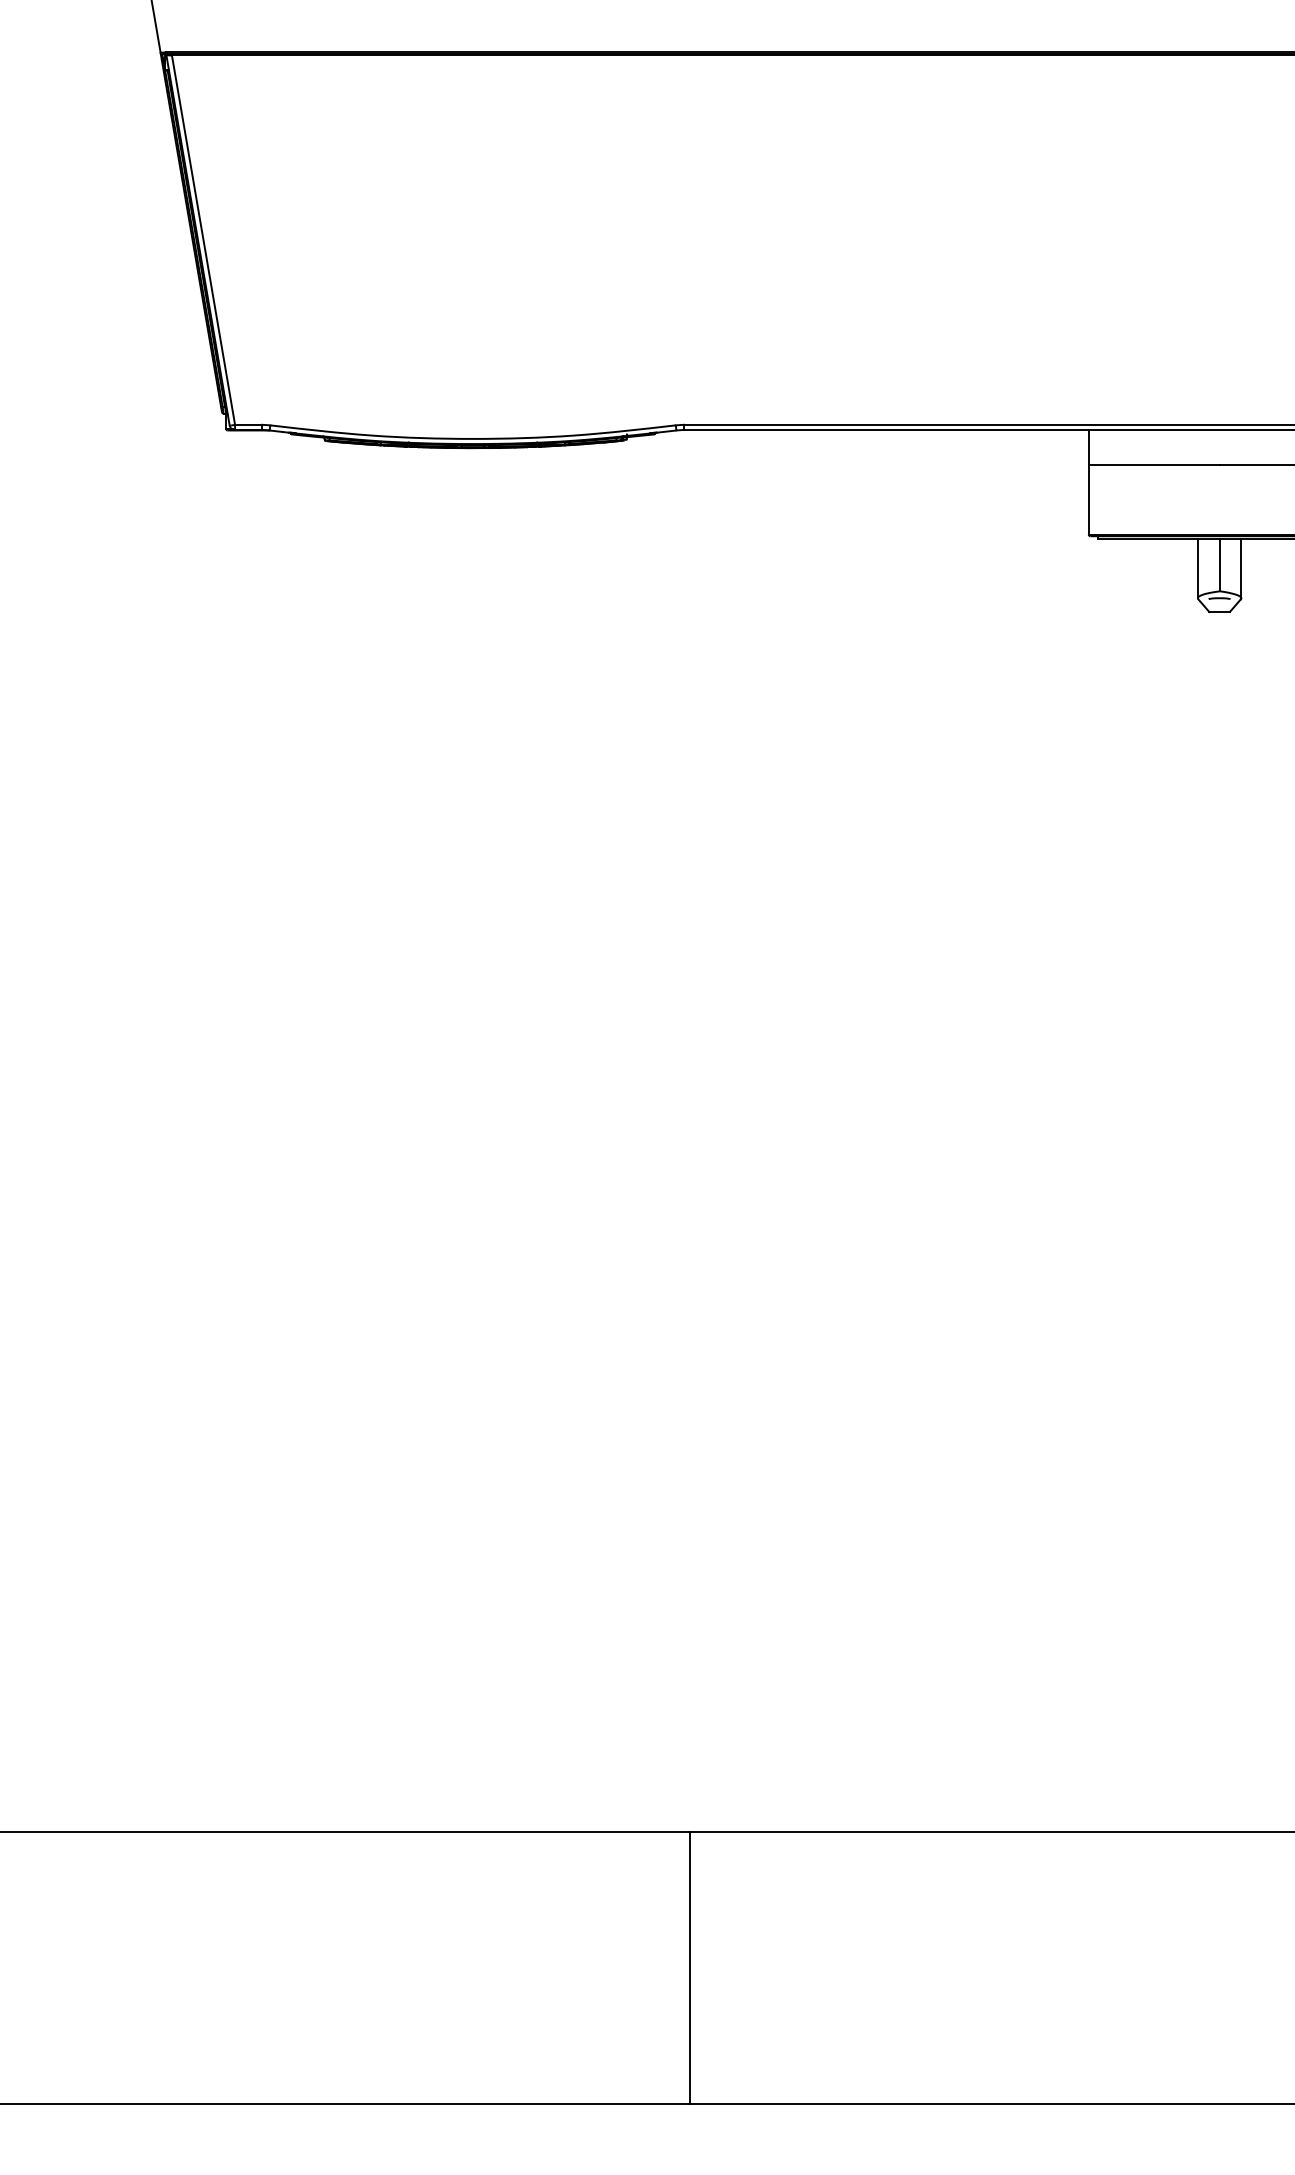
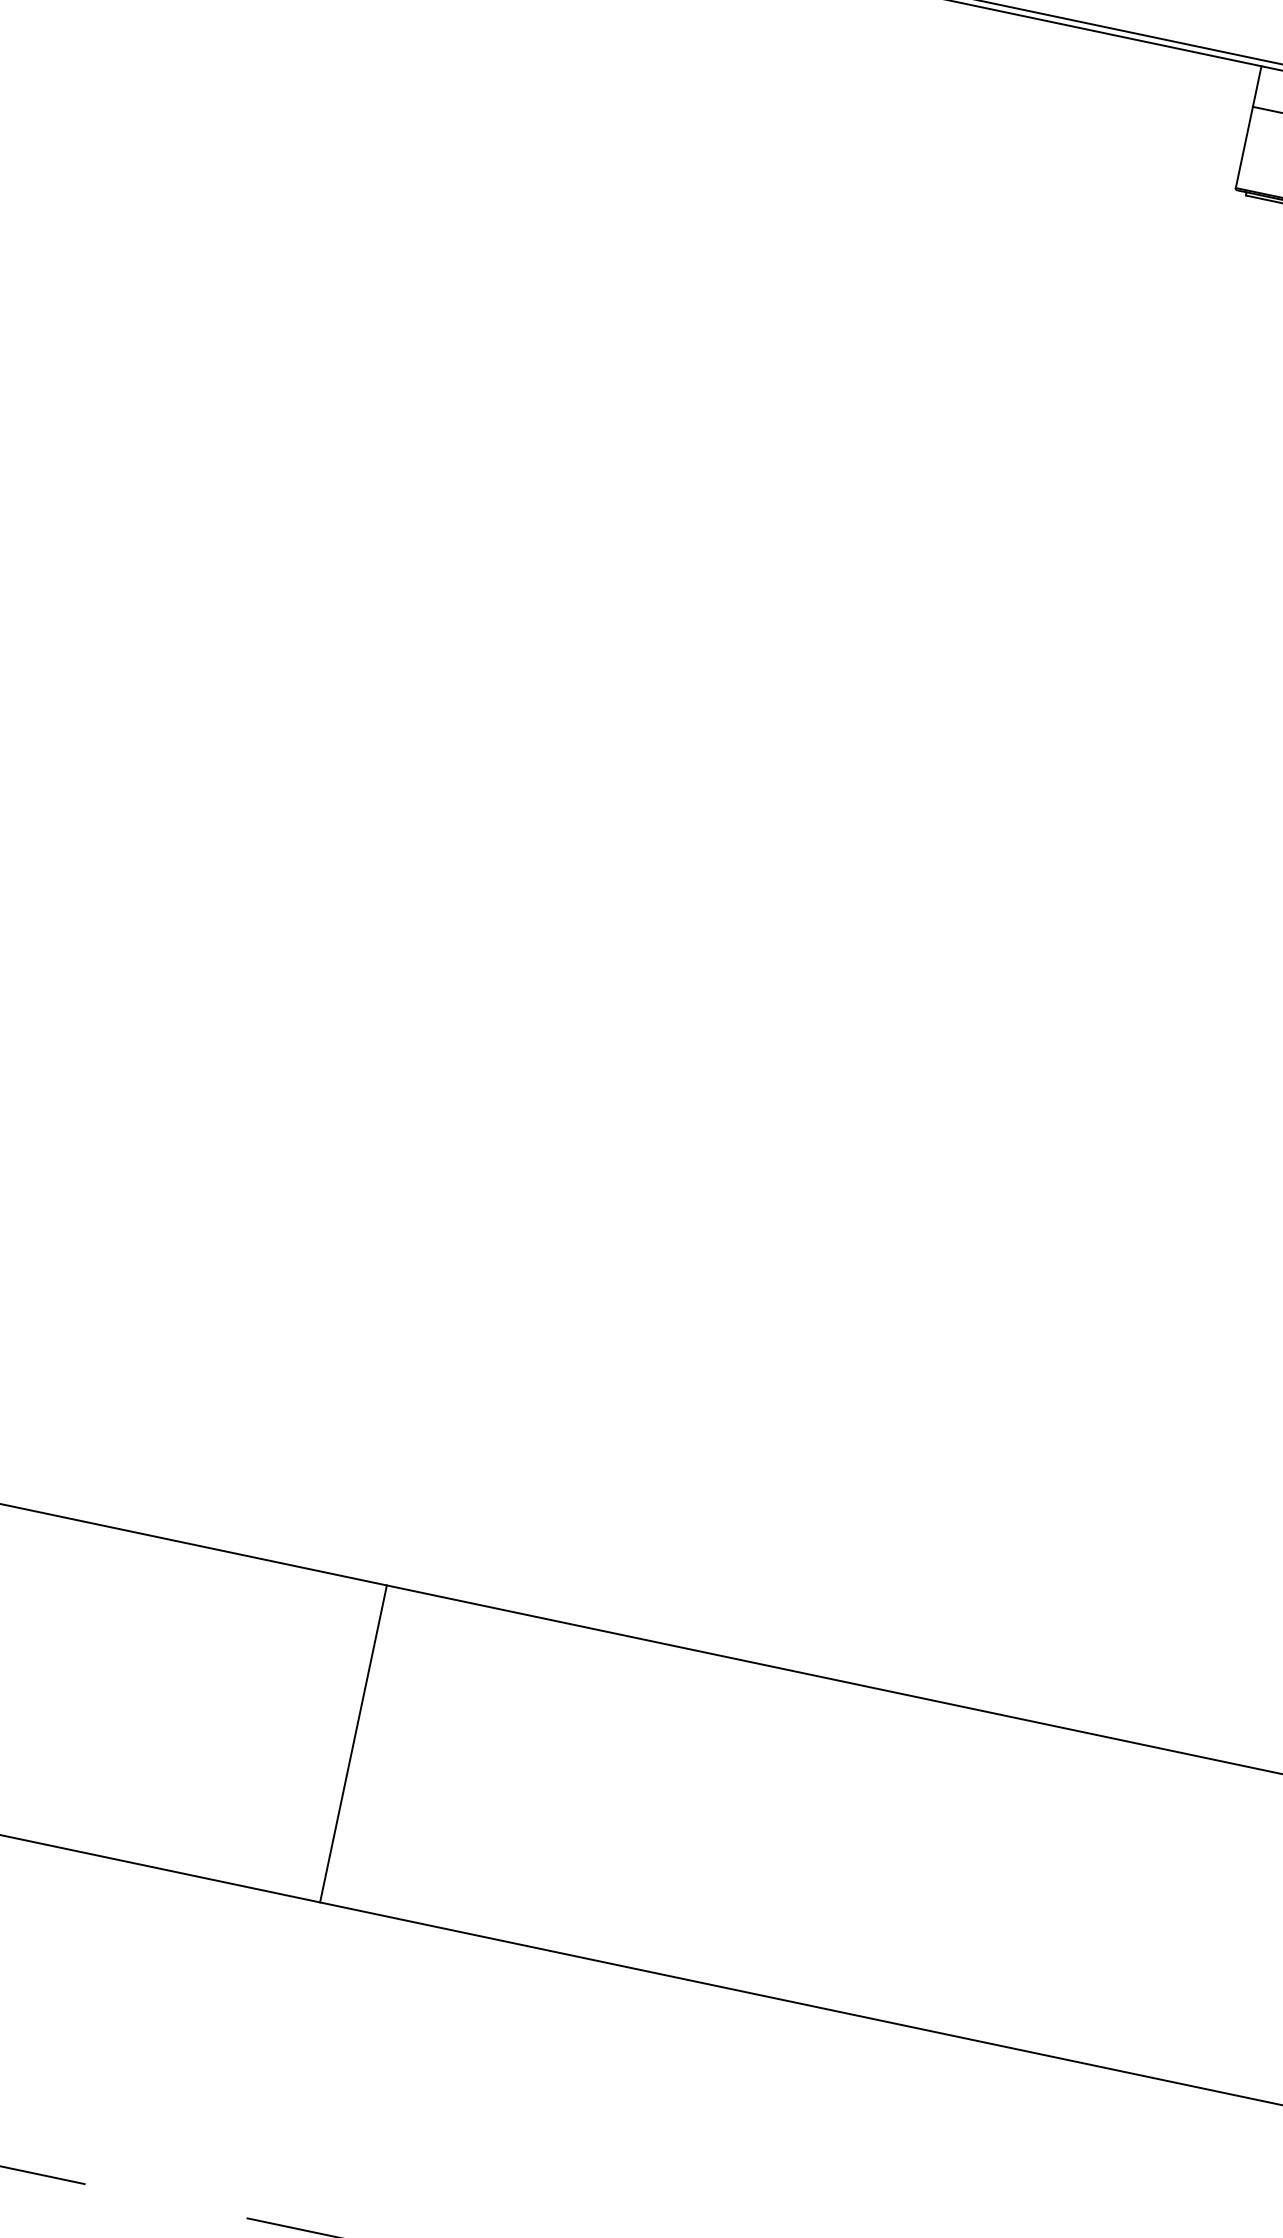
line: (689, 1967) -> (353, 1743), moved

